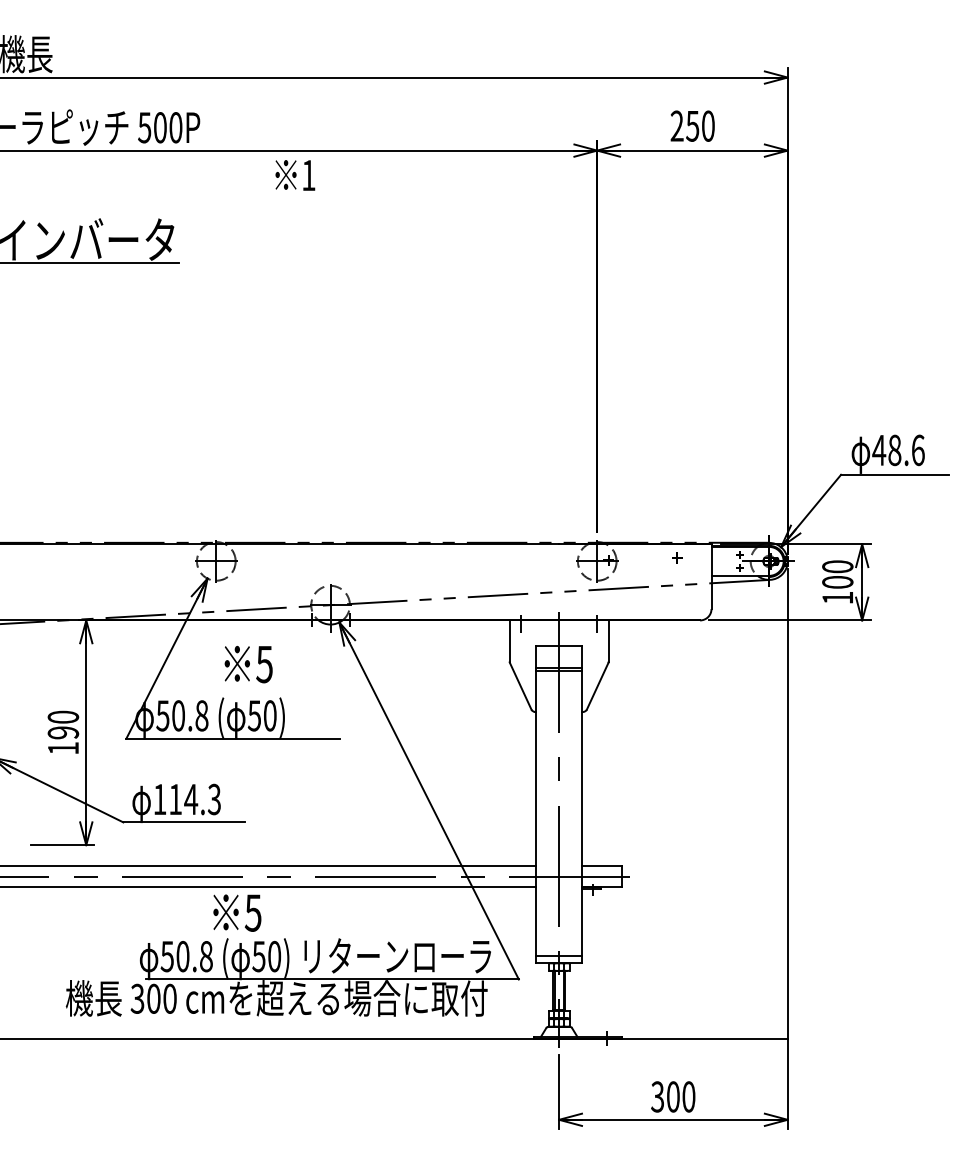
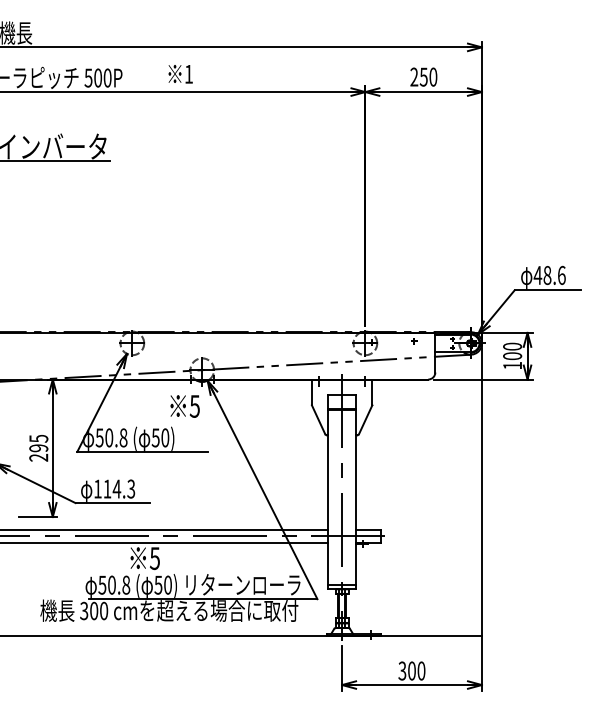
text: (294, 175) -> (180, 74), moved
text: (247, 664) -> (184, 406), moved
text: (62, 731) -> (38, 447), 190 -> 295

